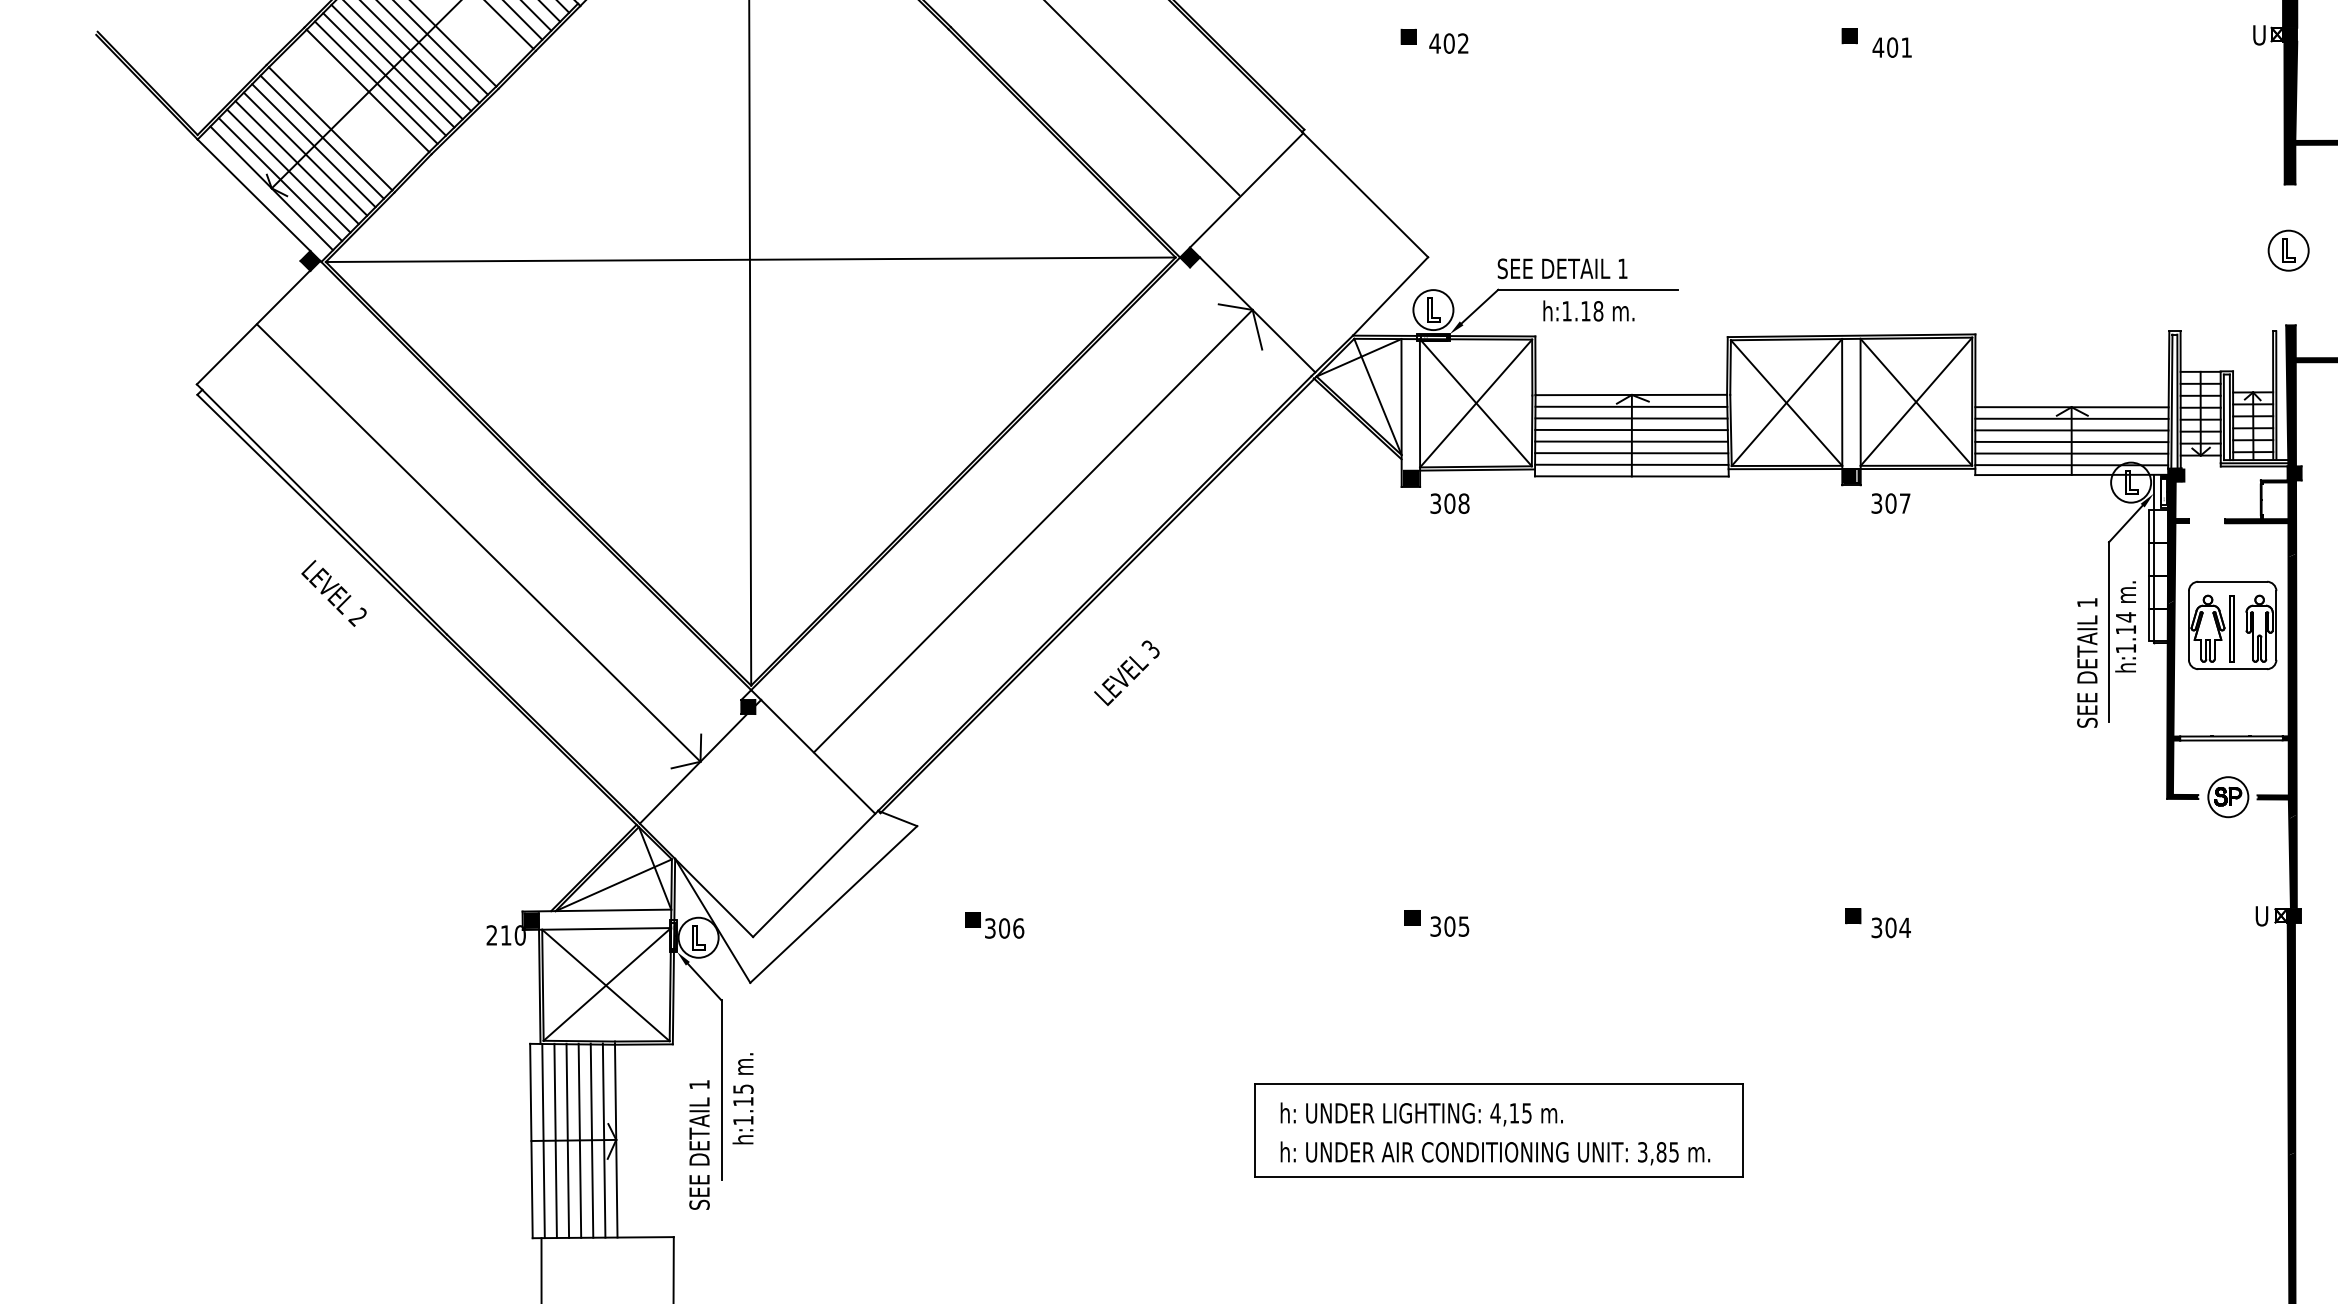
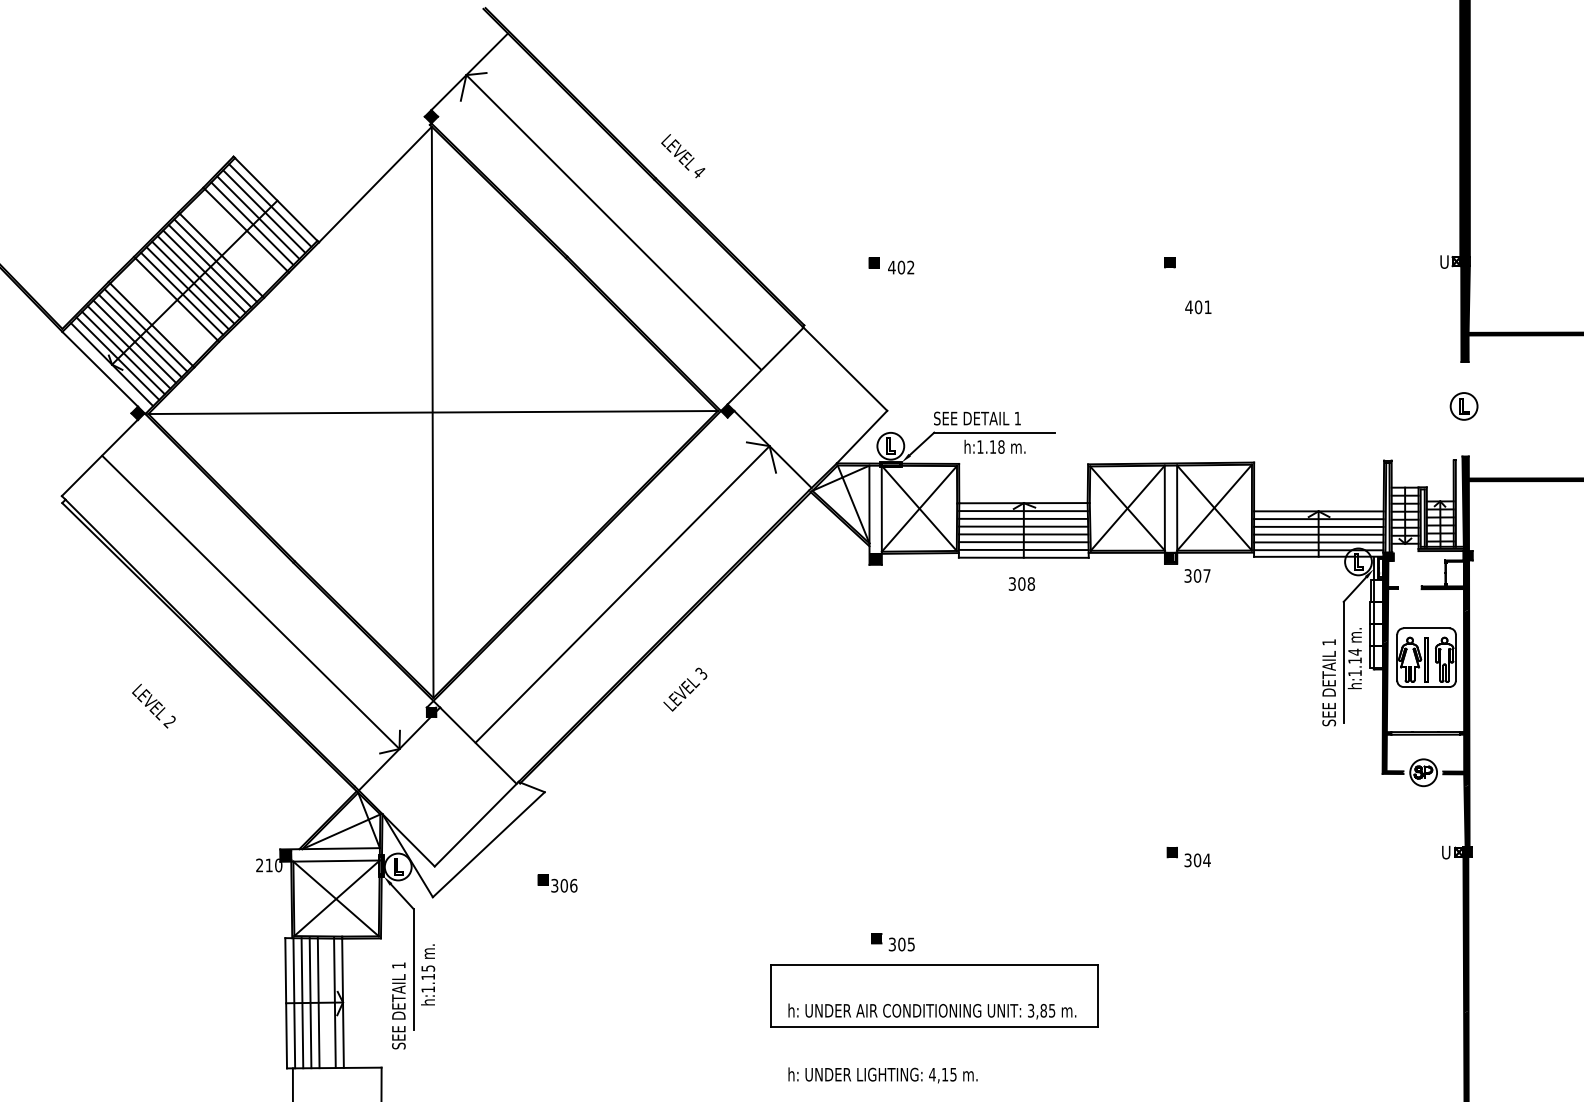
text: (1892, 47) -> (1198, 307), moved
text: (1449, 502) -> (1021, 583), moved
text: (333, 592) -> (153, 705), moved
part: (1435, 923) -> (892, 942), moved
part: (994, 925) -> (557, 883), moved
text: (1421, 1114) -> (882, 1075), moved
line: (591, 1139) -> (326, 1002), removed

